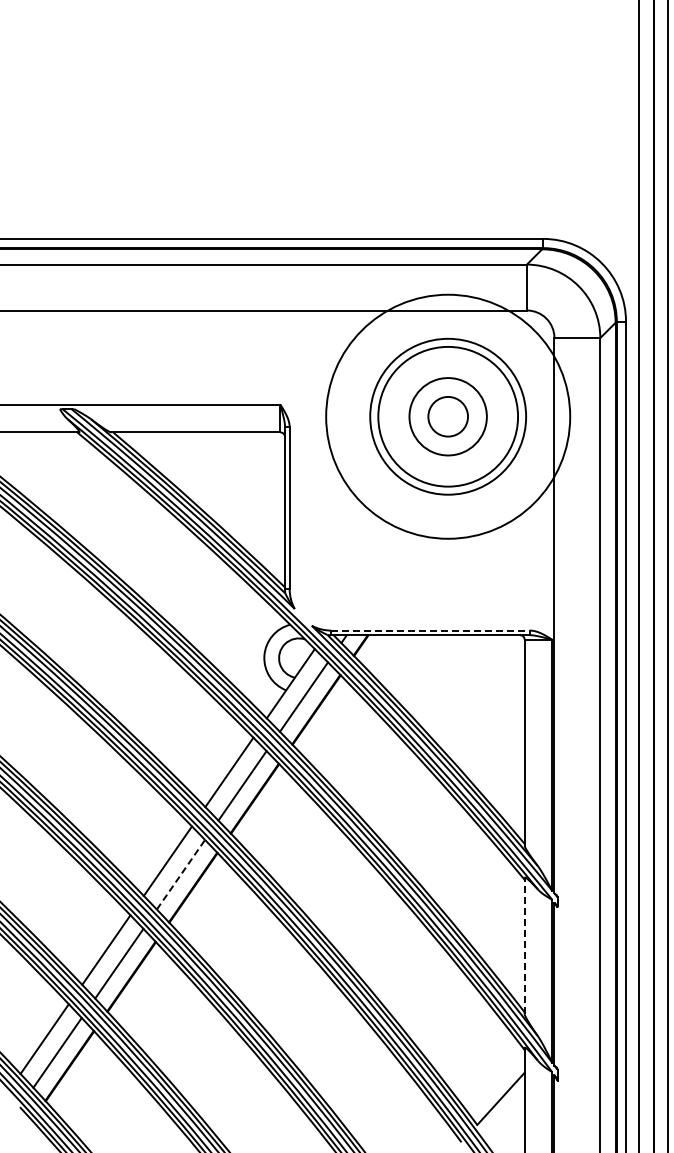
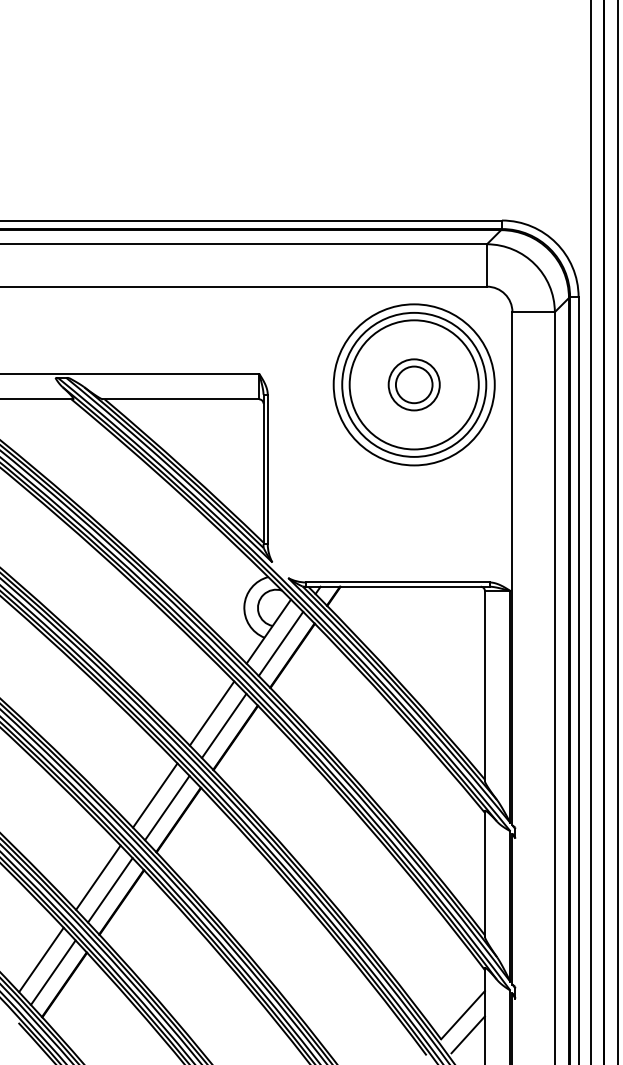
circle: (447, 416) -> (413, 384), size x0.71
circle: (448, 416) -> (414, 384), size x0.71
line: (430, 630) -> (397, 582), dashed -> solid
line: (181, 874) -> (167, 807), dashed -> solid
line: (524, 945) -> (484, 873), dashed -> solid
line: (506, 1120) -> (468, 1035), added

